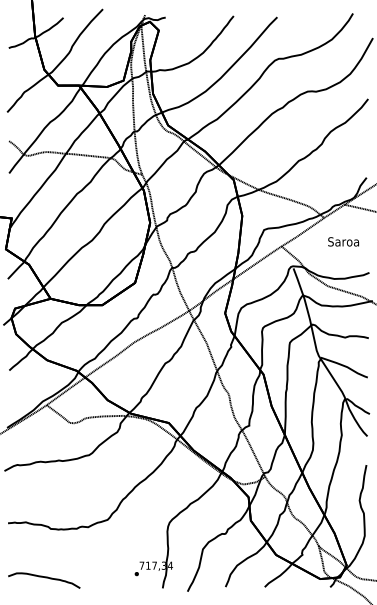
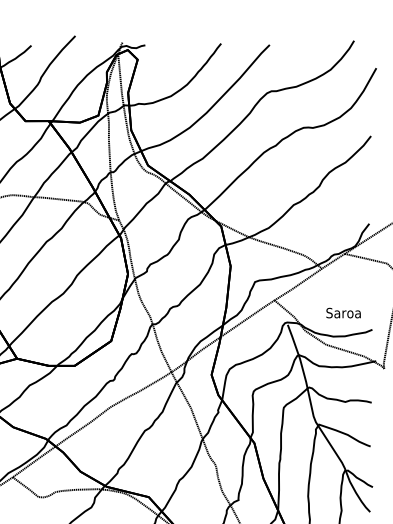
text: (343, 241) -> (343, 312), moved

